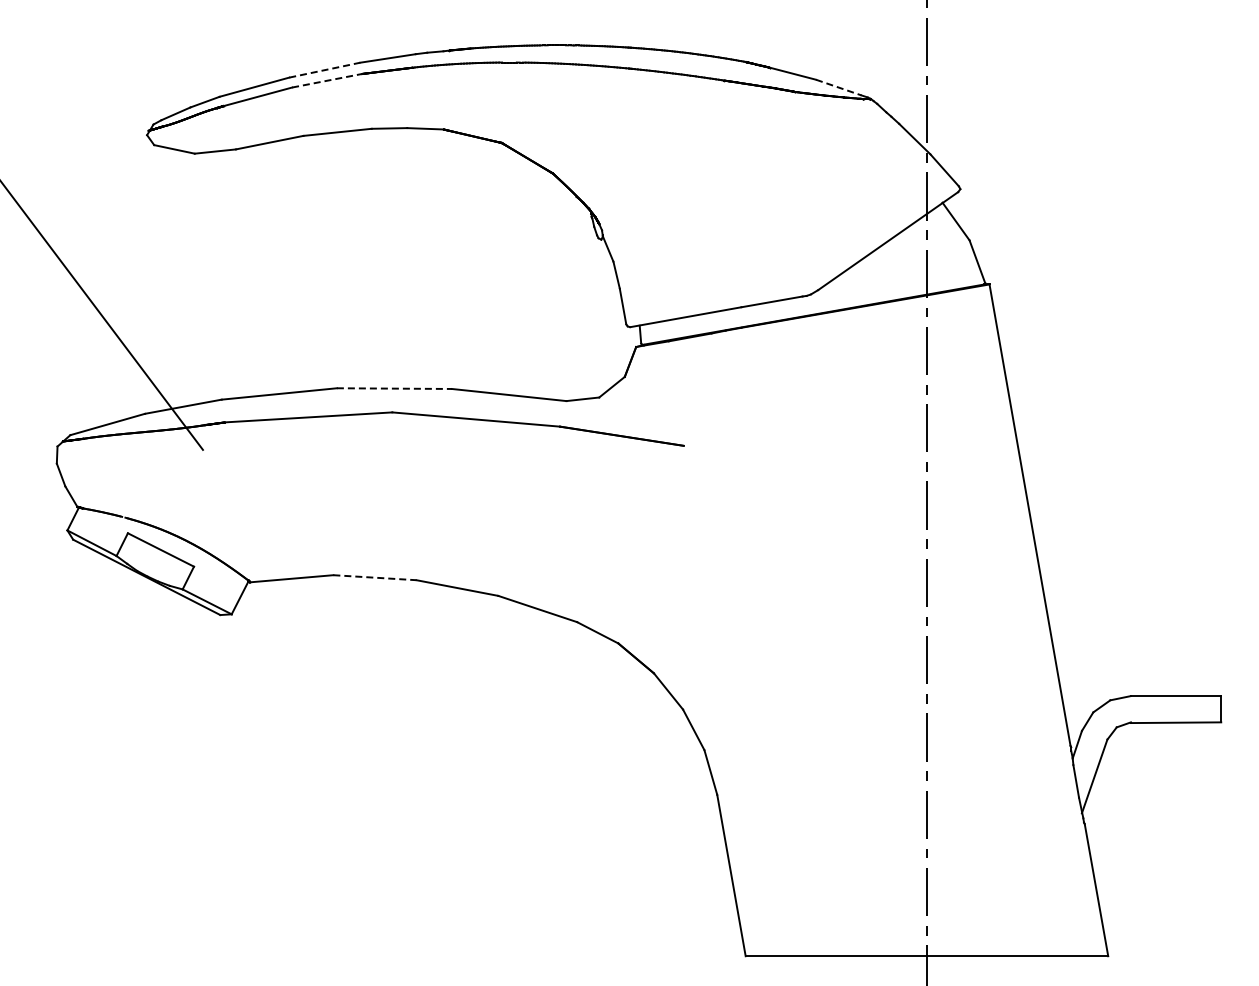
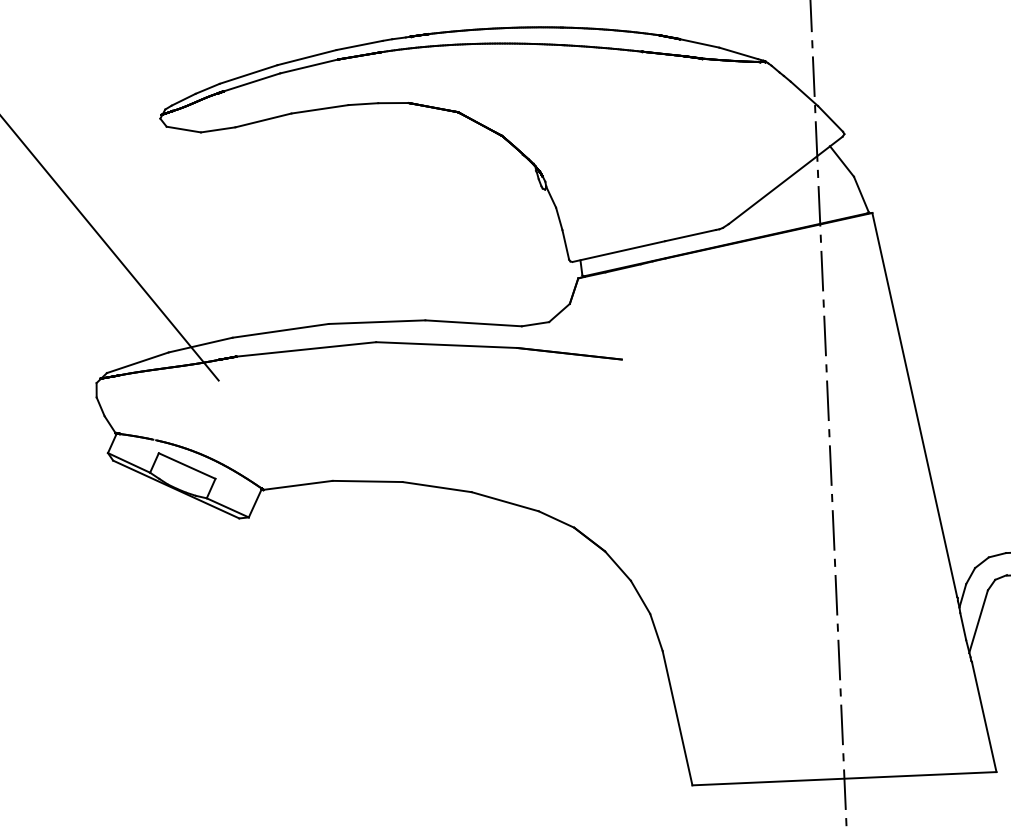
line: (325, 70) -> (307, 57), dashed -> solid
line: (327, 80) -> (309, 66), dashed -> solid
line: (839, 87) -> (739, 53), dashed -> solid
line: (394, 388) -> (377, 322), dashed -> solid
line: (374, 577) -> (367, 481), dashed -> solid

